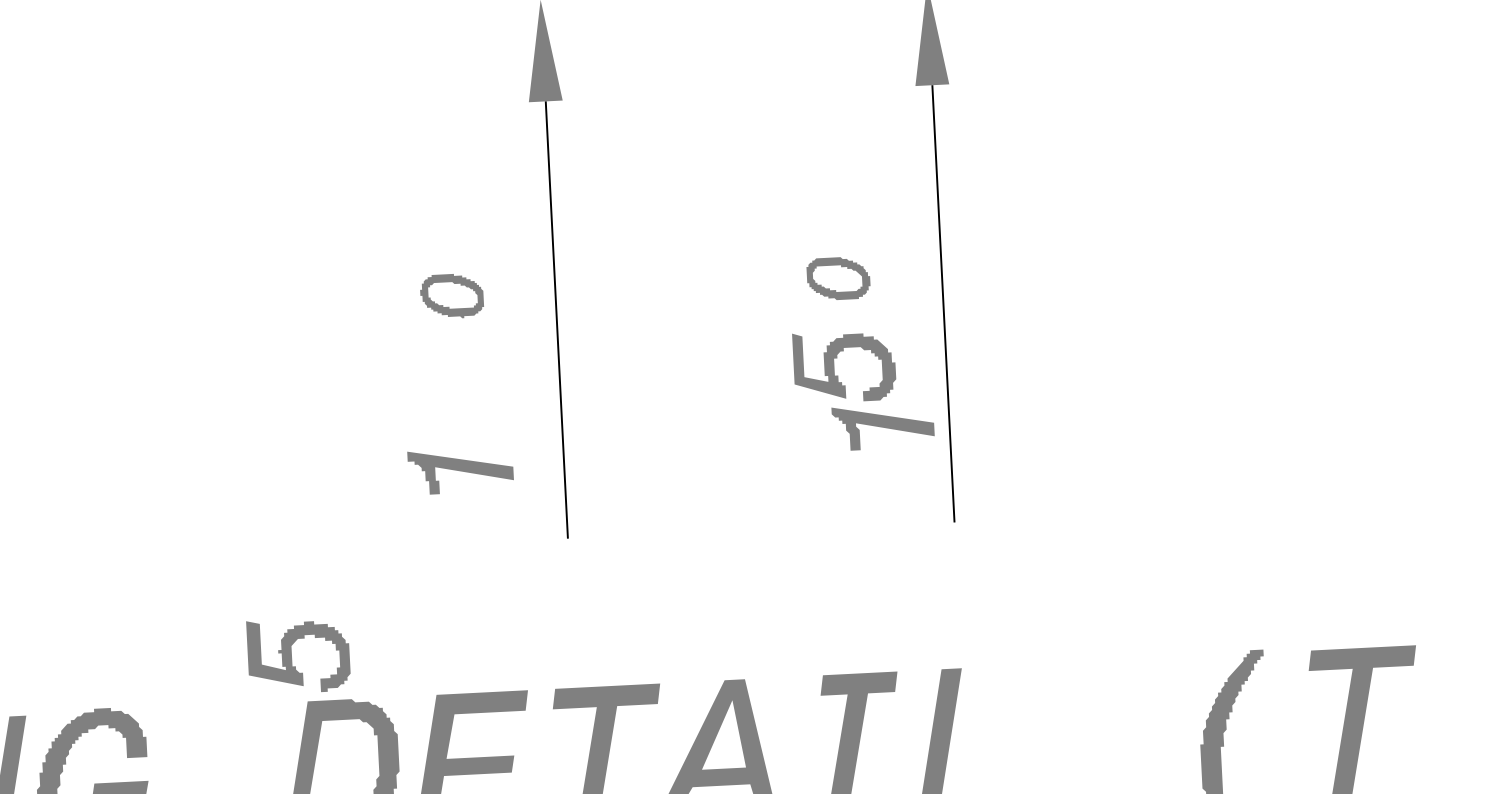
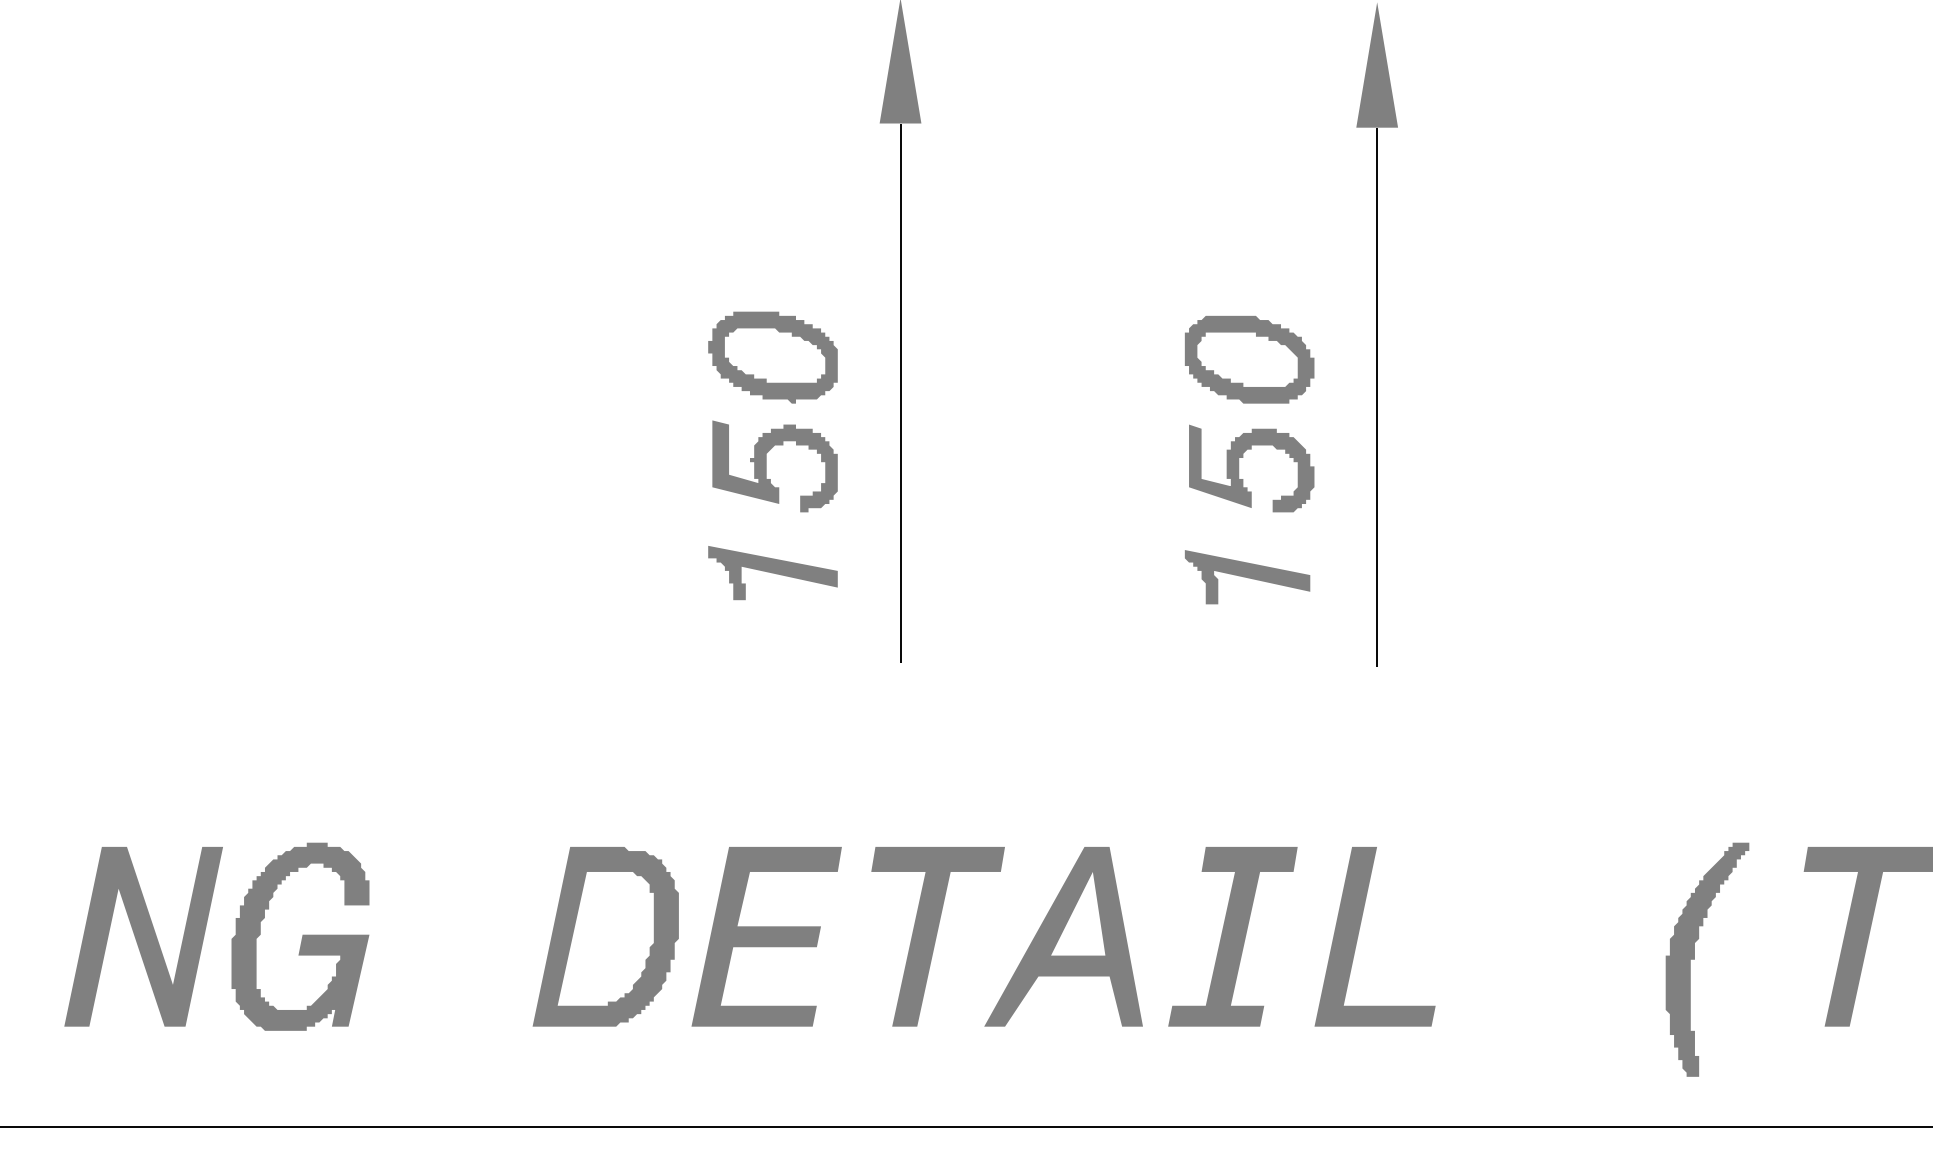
part: (838, 278) -> (1249, 359), size x1.67
part: (451, 296) -> (772, 357), size x1.67
part: (883, 427) -> (1247, 577), moved
part: (291, 656) -> (766, 466), moved

